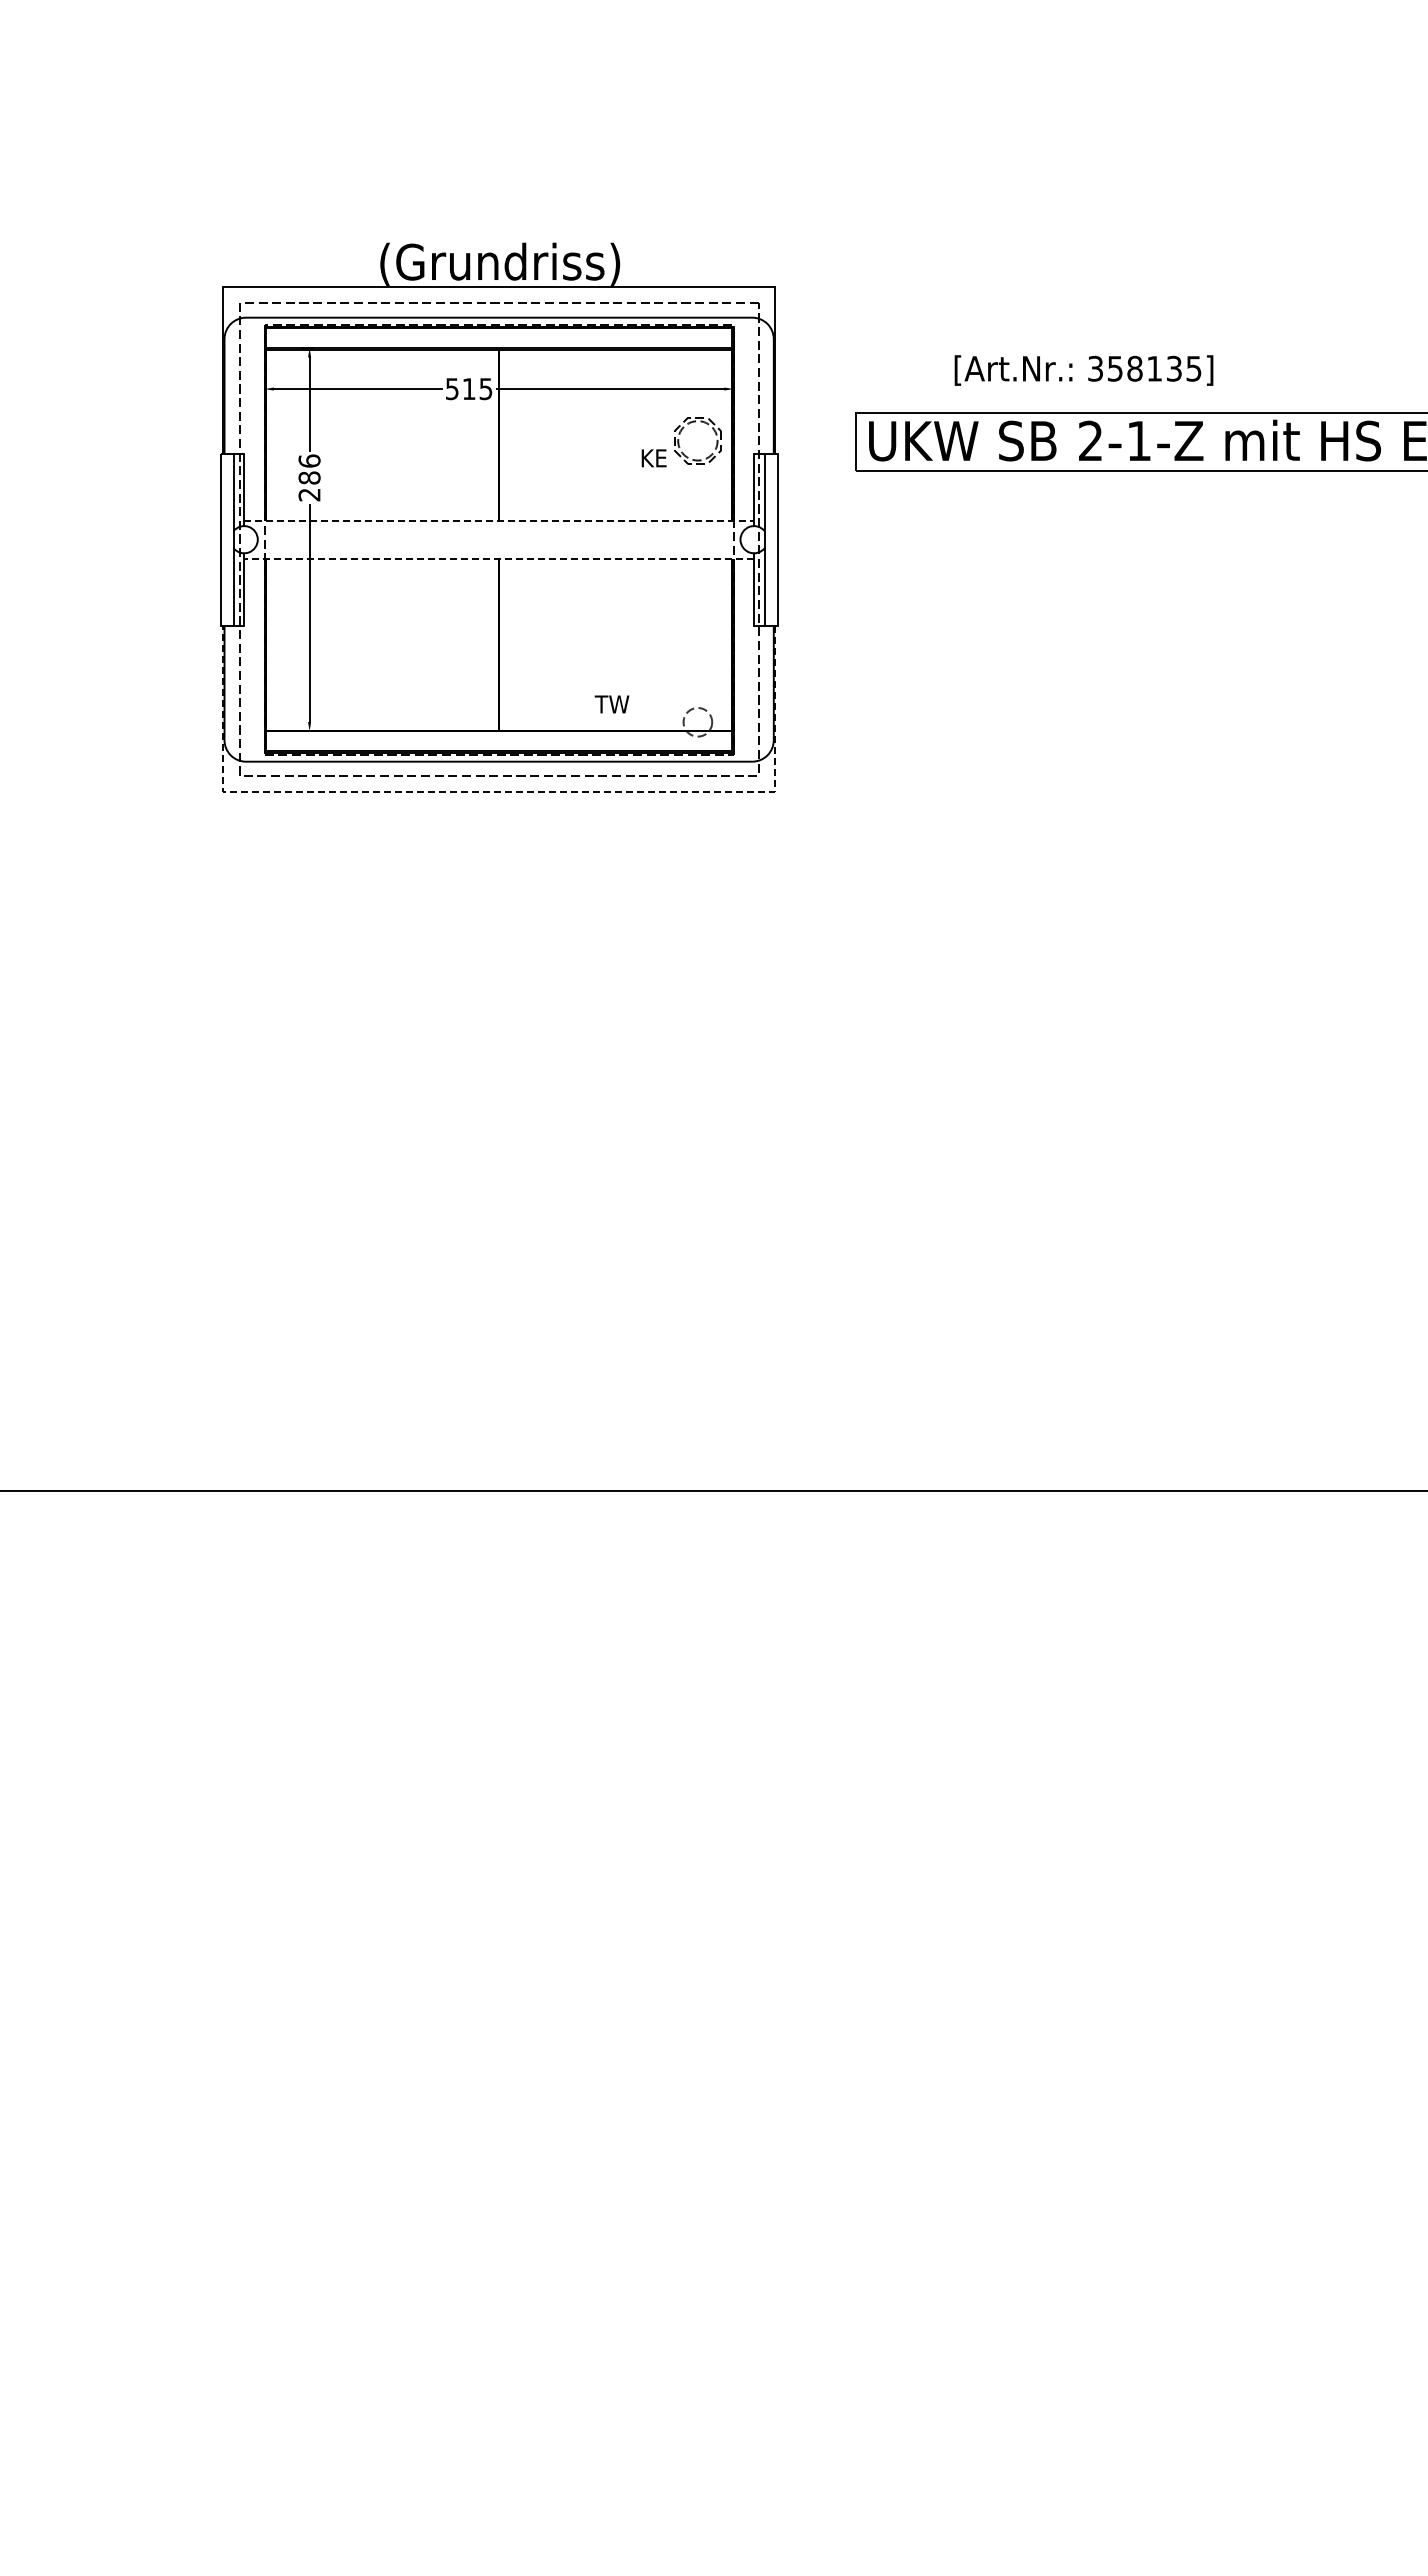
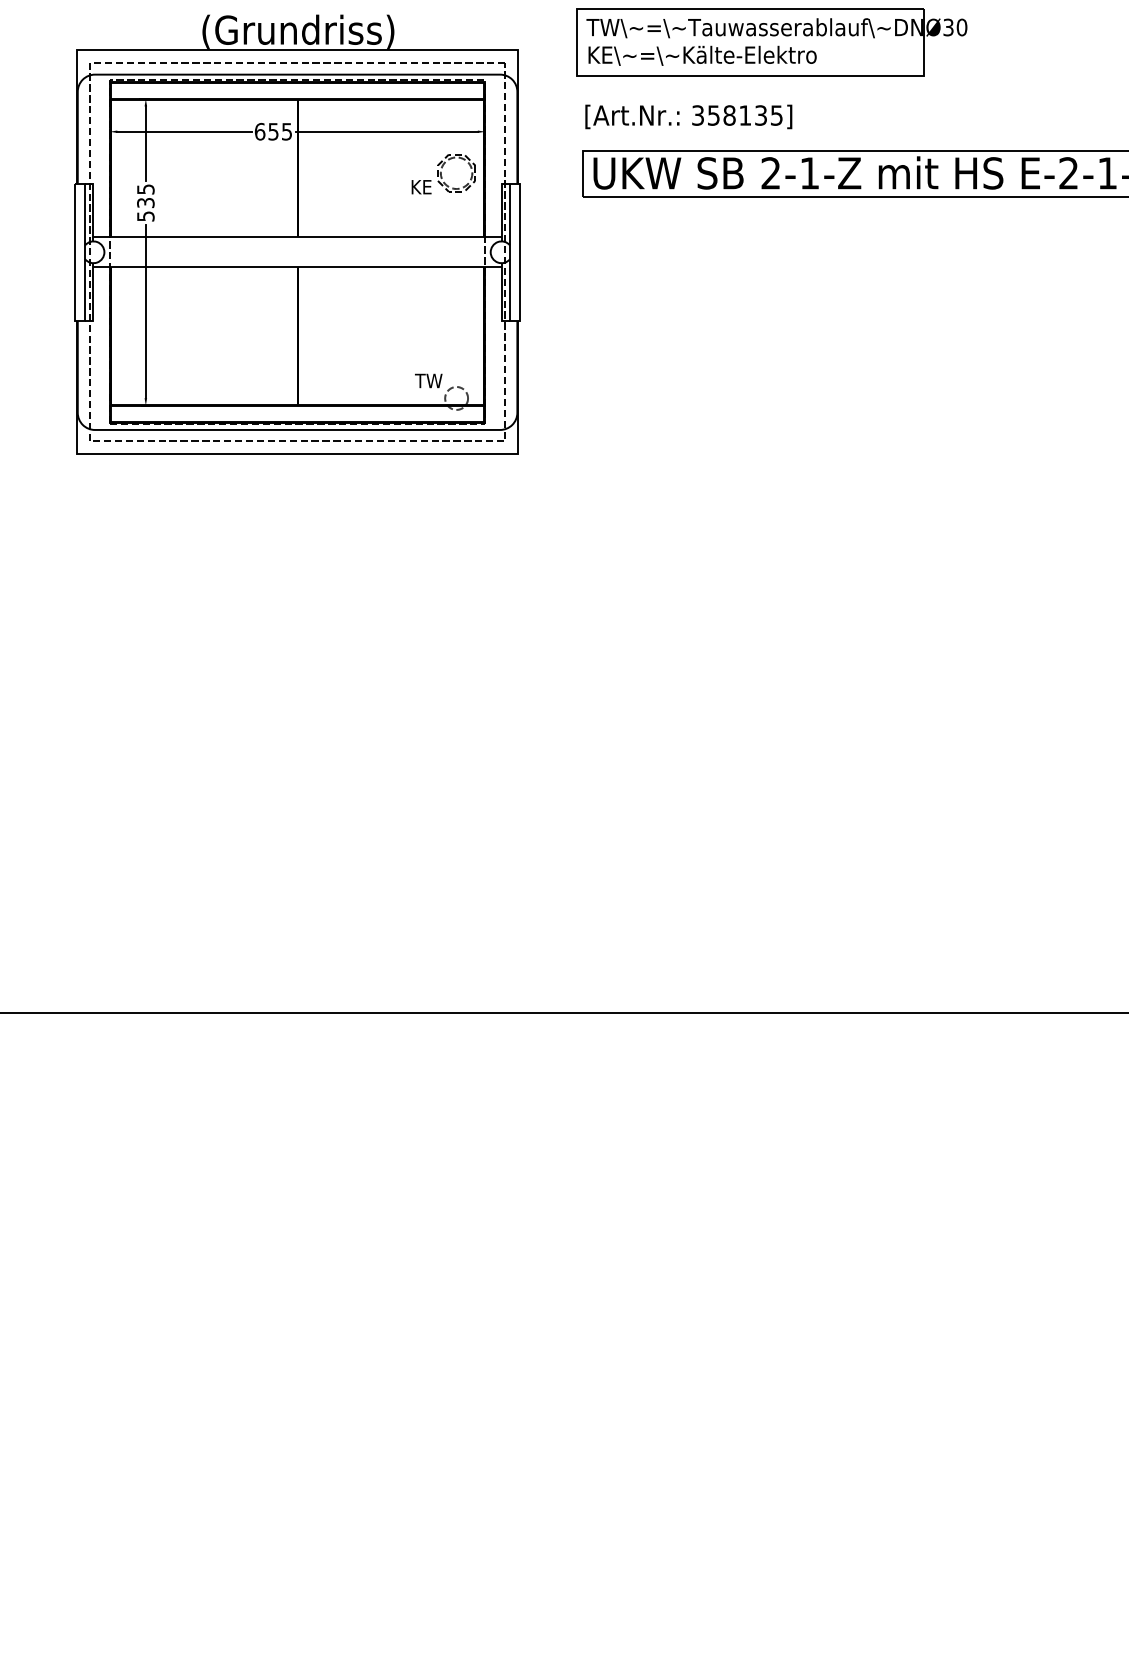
part: (1091, 277) -> (771, 42), added
text: (1083, 370) -> (688, 116), moved
text: (460, 389) -> (266, 132), 515 -> 655
text: (309, 477) -> (145, 202), 286 -> 535
line: (499, 520) -> (297, 236), dashed -> solid
line: (499, 558) -> (297, 267), dashed -> solid
text: (611, 704) -> (428, 381), moved
line: (499, 792) -> (297, 454), dashed -> solid

